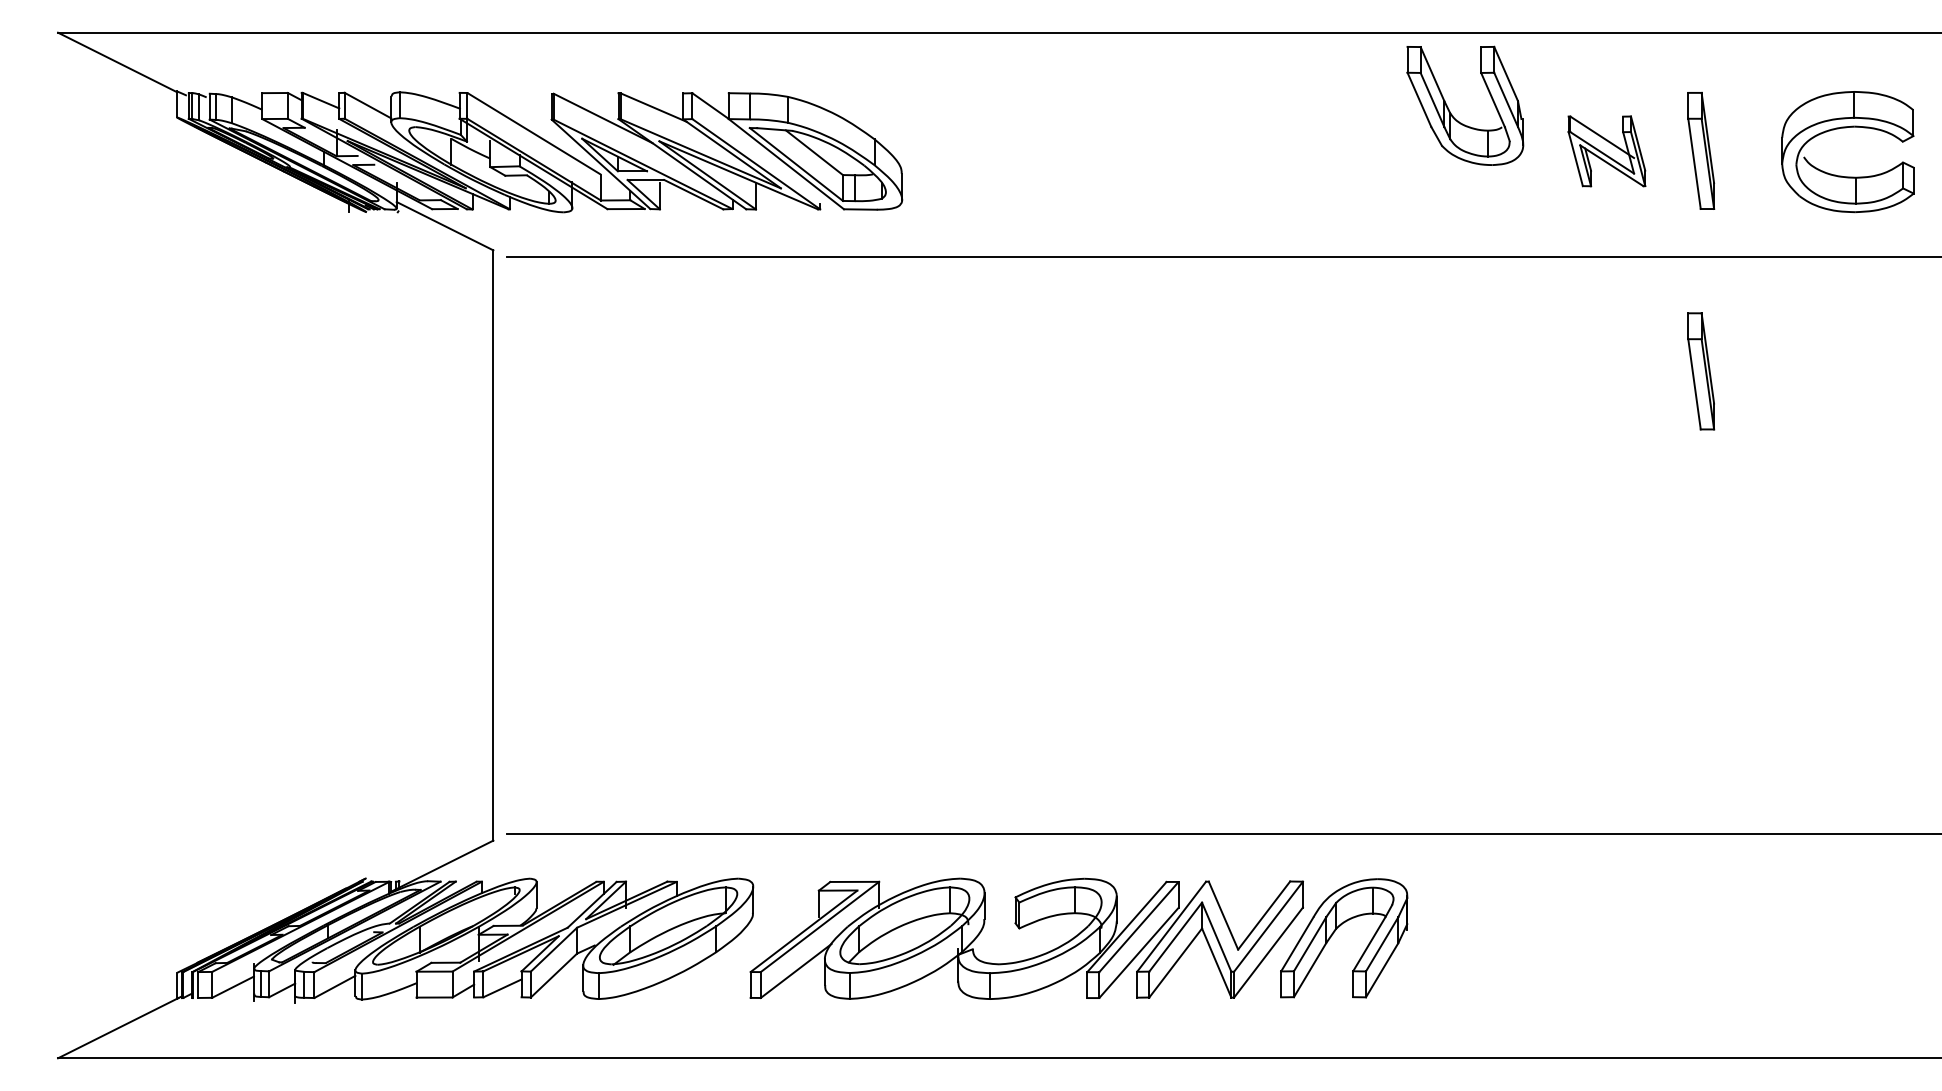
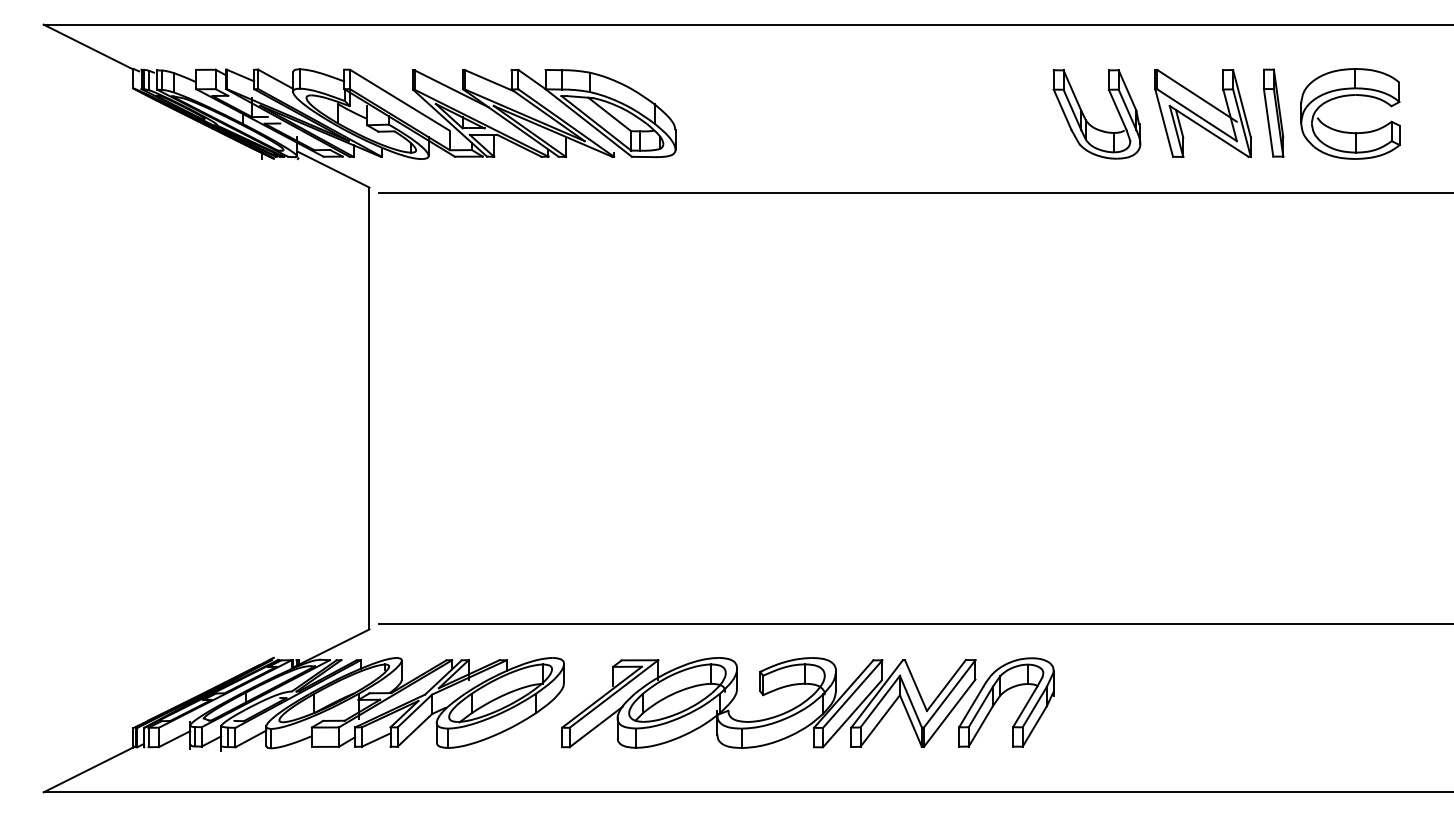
part: (1452, 114) -> (1087, 120), moved
part: (1848, 128) -> (1350, 96), moved
part: (1606, 151) -> (1202, 113), size x1.67
part: (1701, 370) -> (1273, 277), removed

